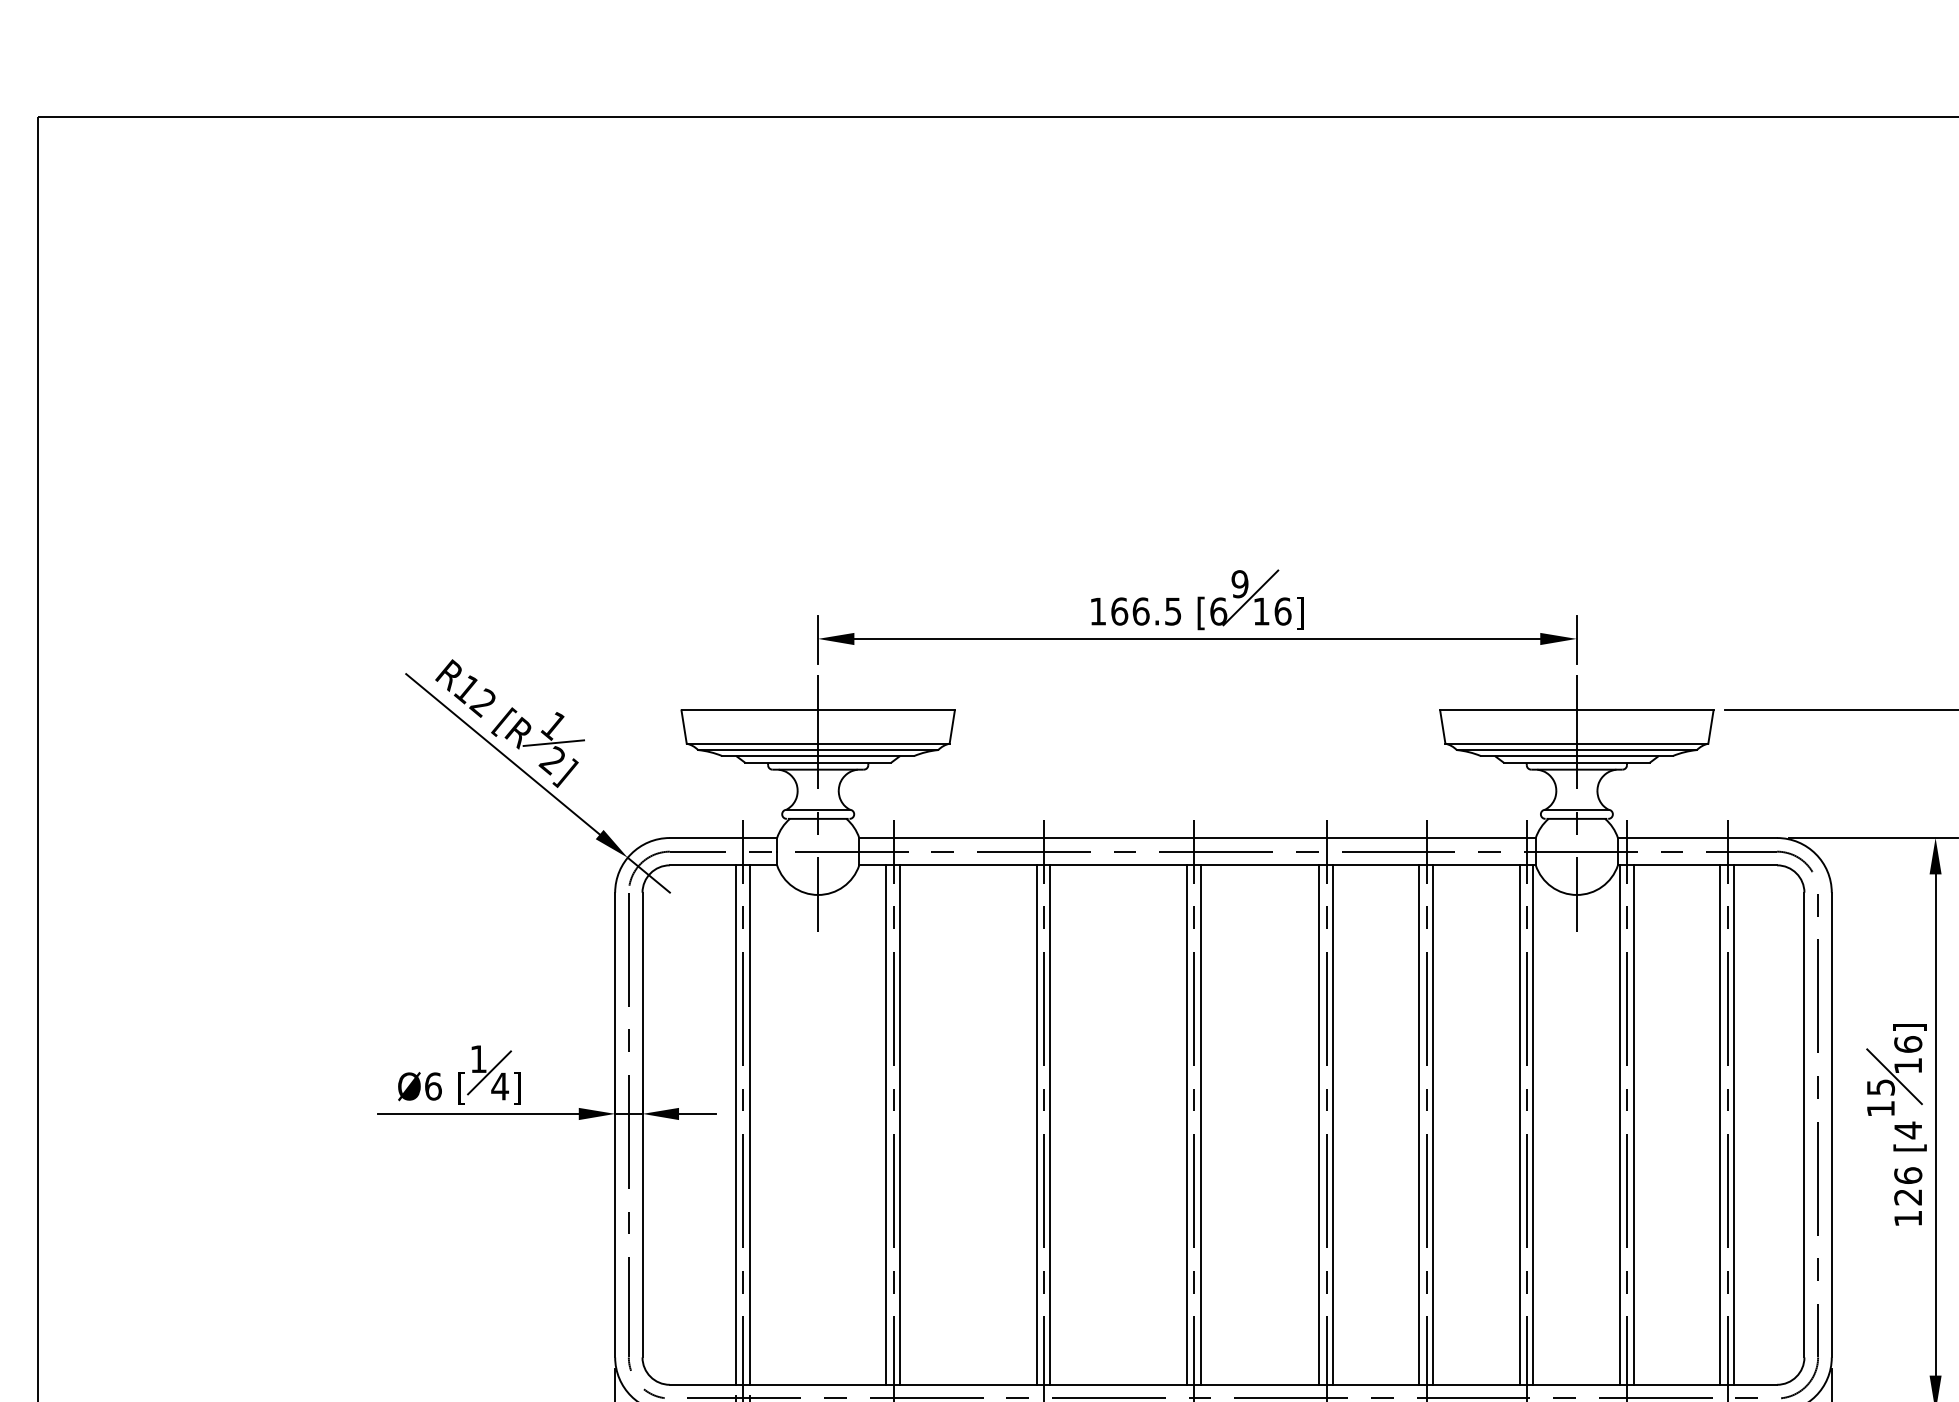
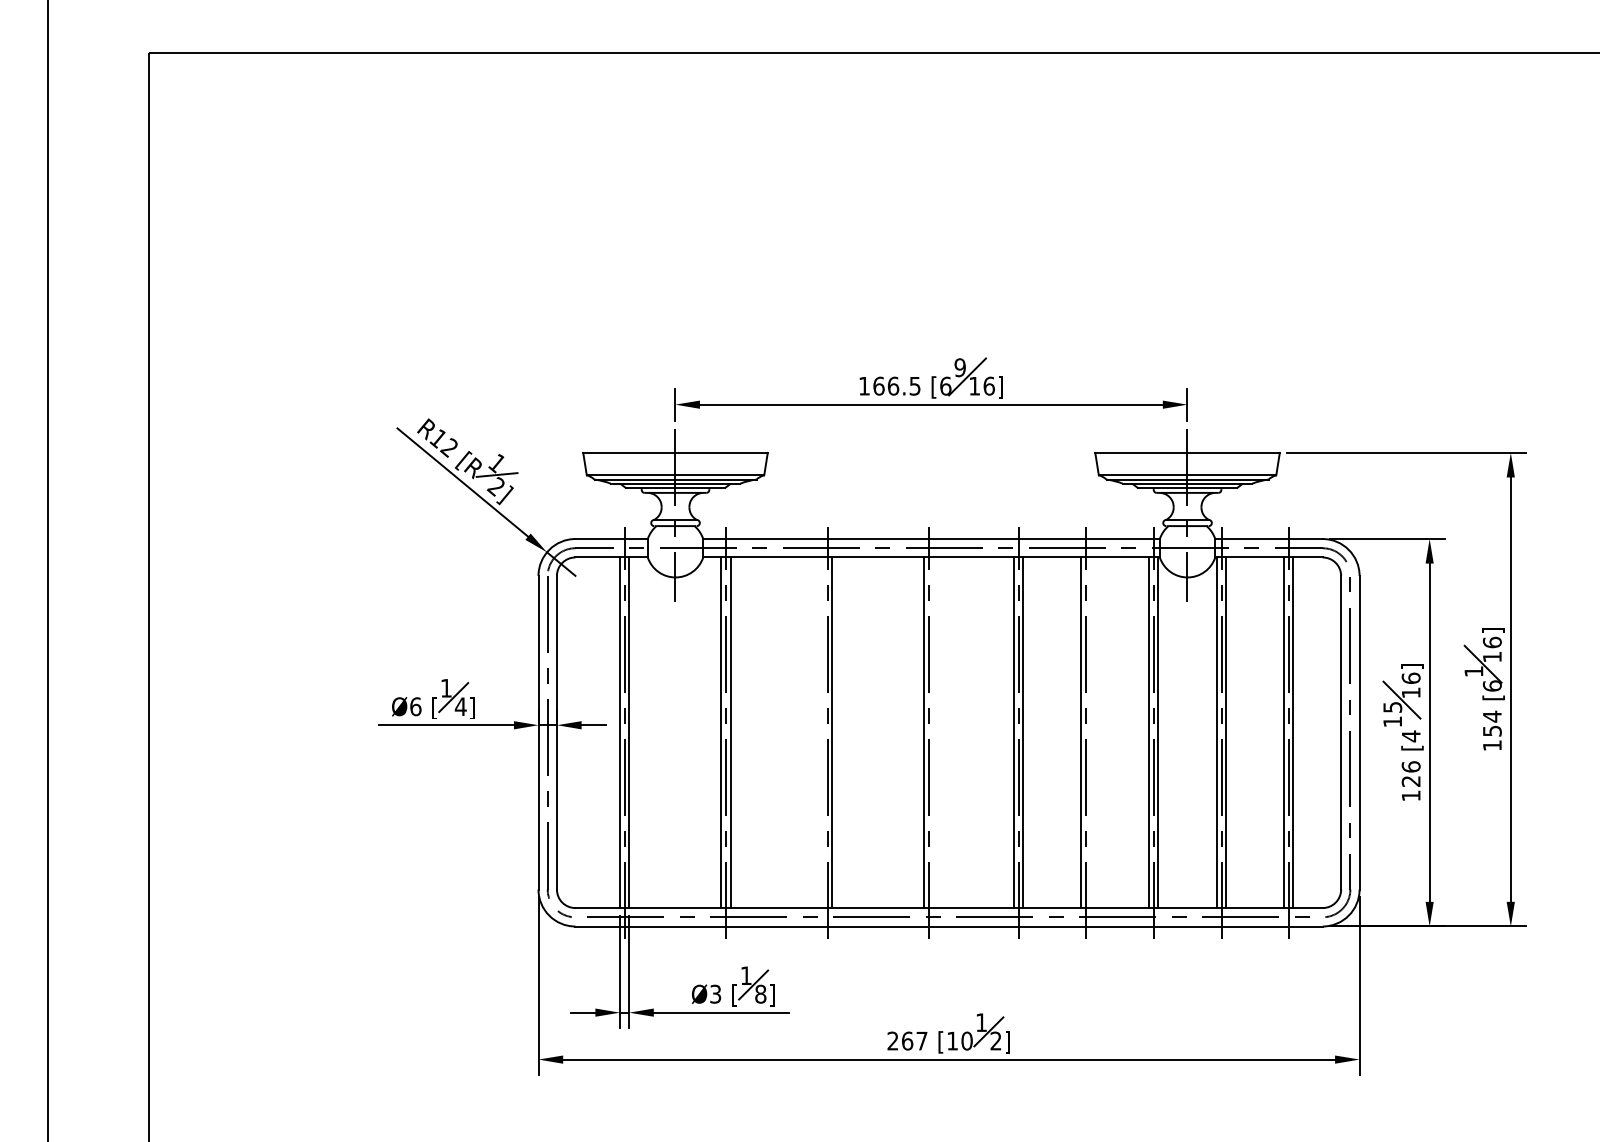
line: (1035, 1124) -> (822, 732), removed
line: (1200, 1124) -> (933, 732), removed
line: (1433, 1124) -> (1090, 732), removed

